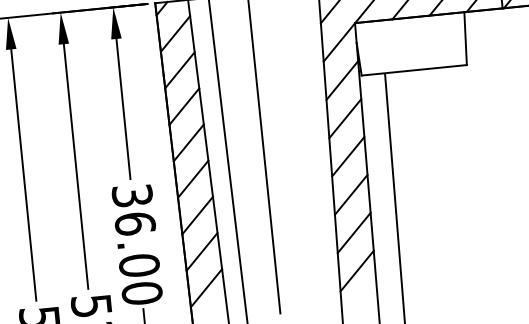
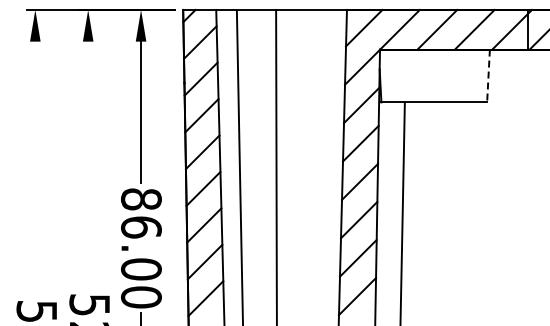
line: (465, 39) -> (488, 76), solid -> dashed
line: (76, 166) -> (88, 164), removed
line: (23, 174) -> (35, 167), removed
text: (132, 195) -> (141, 199), 36.00 -> 86.00

